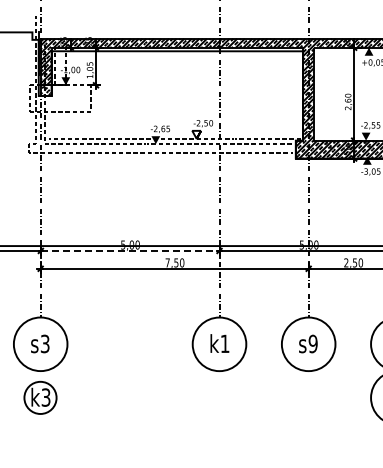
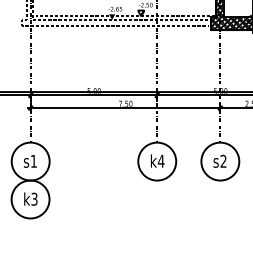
line: (130, 250) -> (94, 95), dashed -> solid
text: (44, 343) -> (33, 161), s3 -> s1
text: (224, 343) -> (160, 161), k1 -> k4
text: (312, 343) -> (223, 161), s9 -> s2
circle: (40, 397) -> (30, 199), size x1.67

